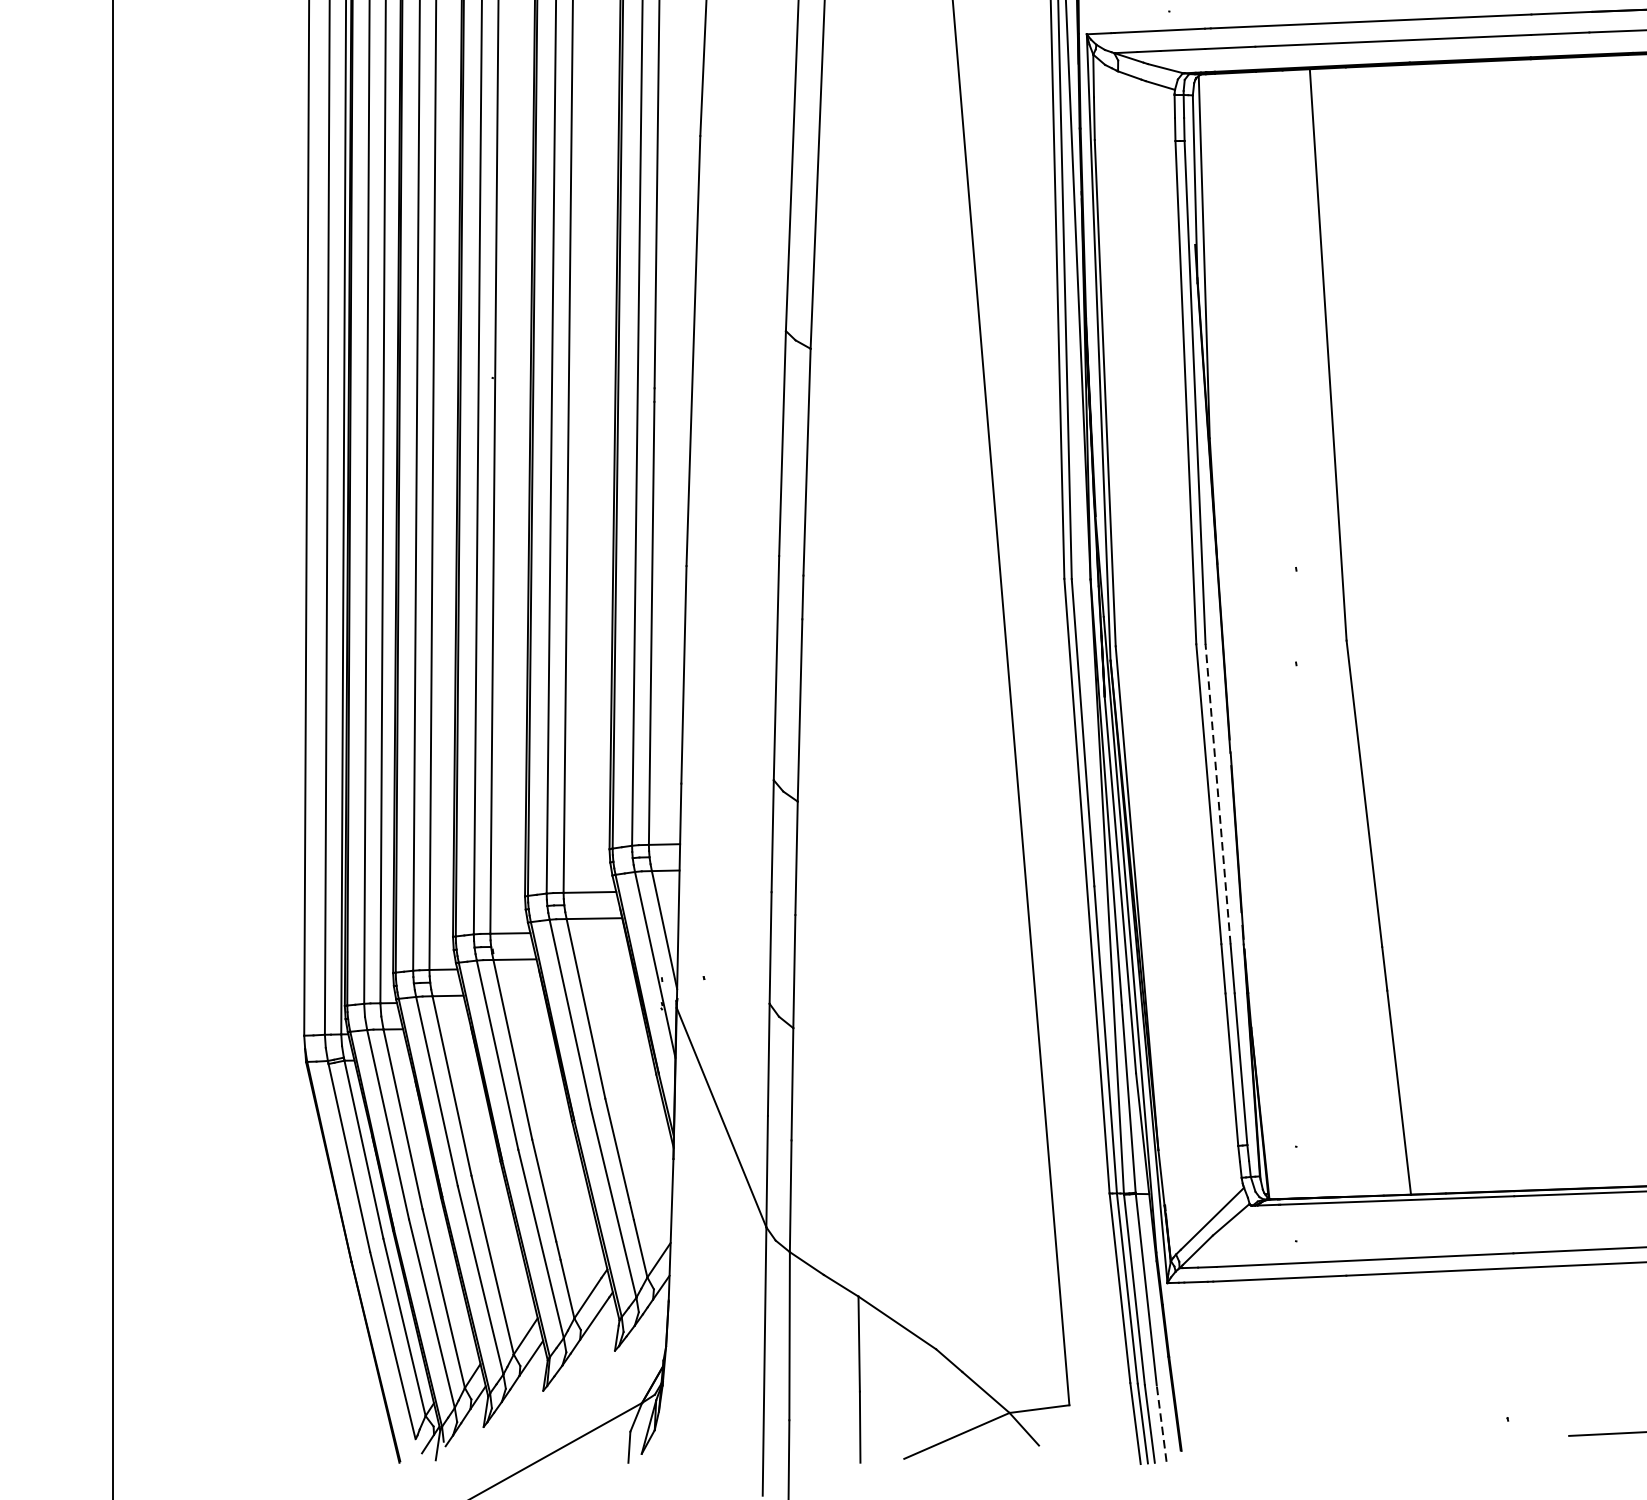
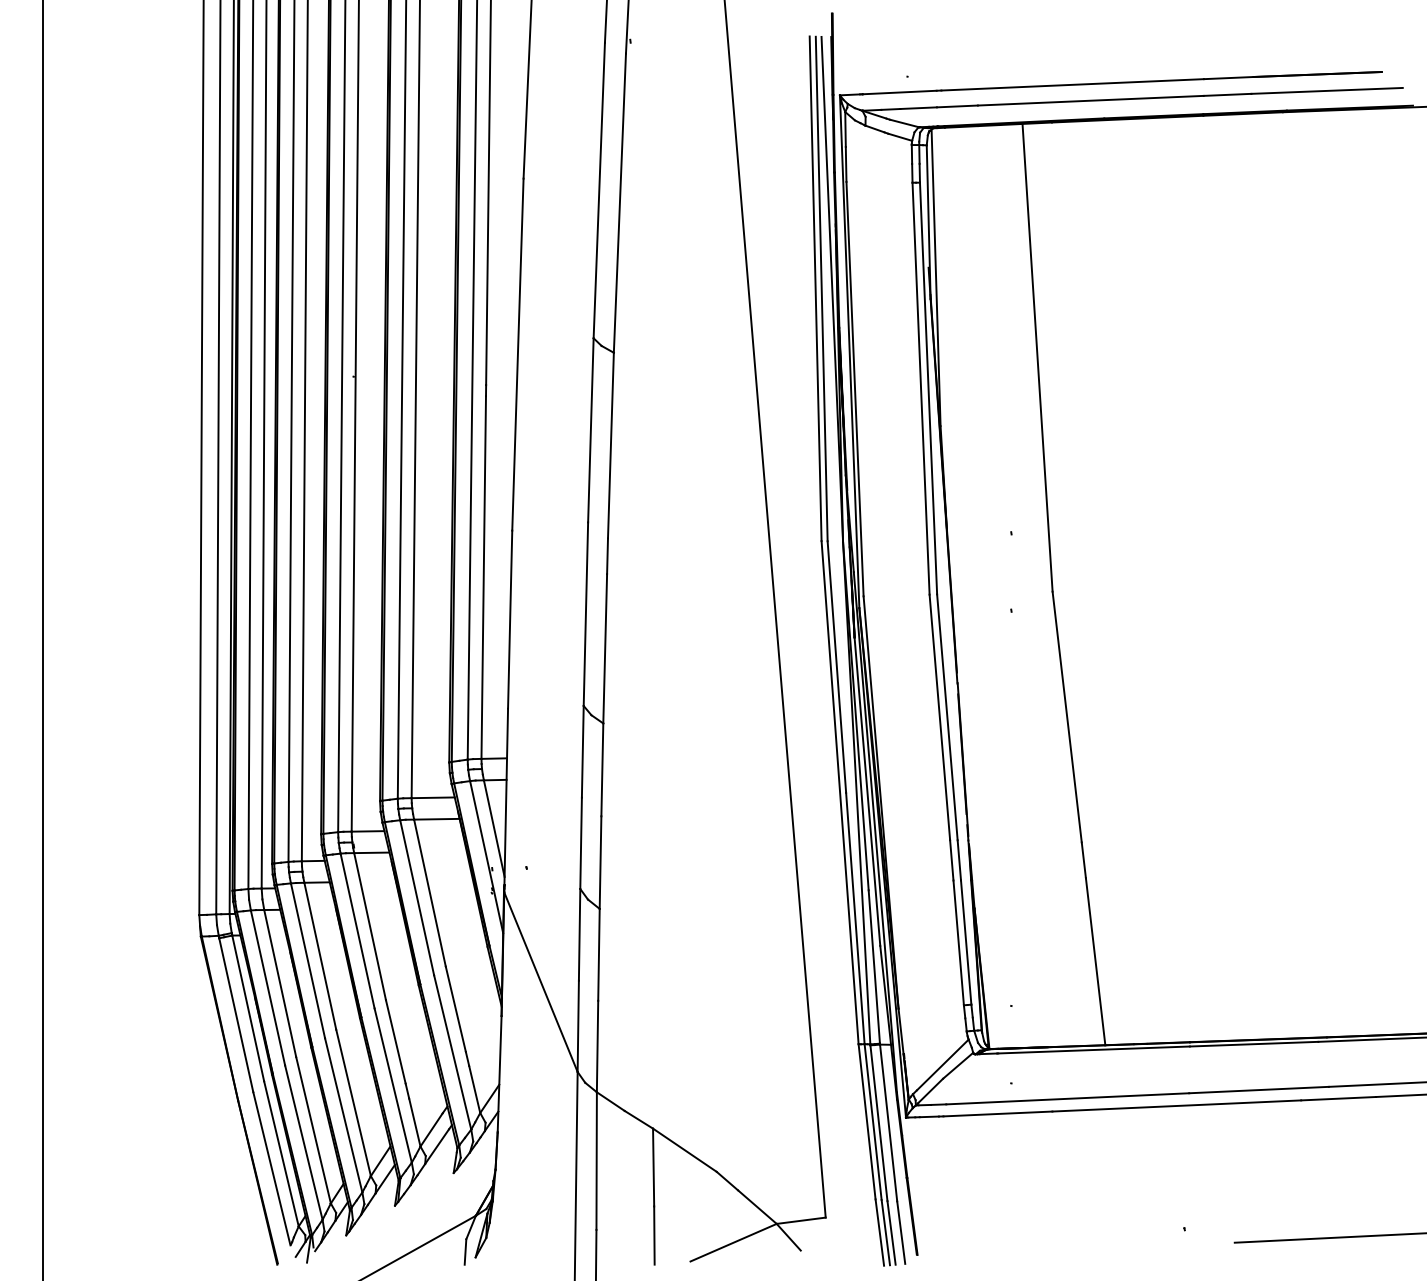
line: (1218, 793) -> (947, 716), dashed -> solid
line: (1162, 1423) -> (901, 1232), dashed -> solid

